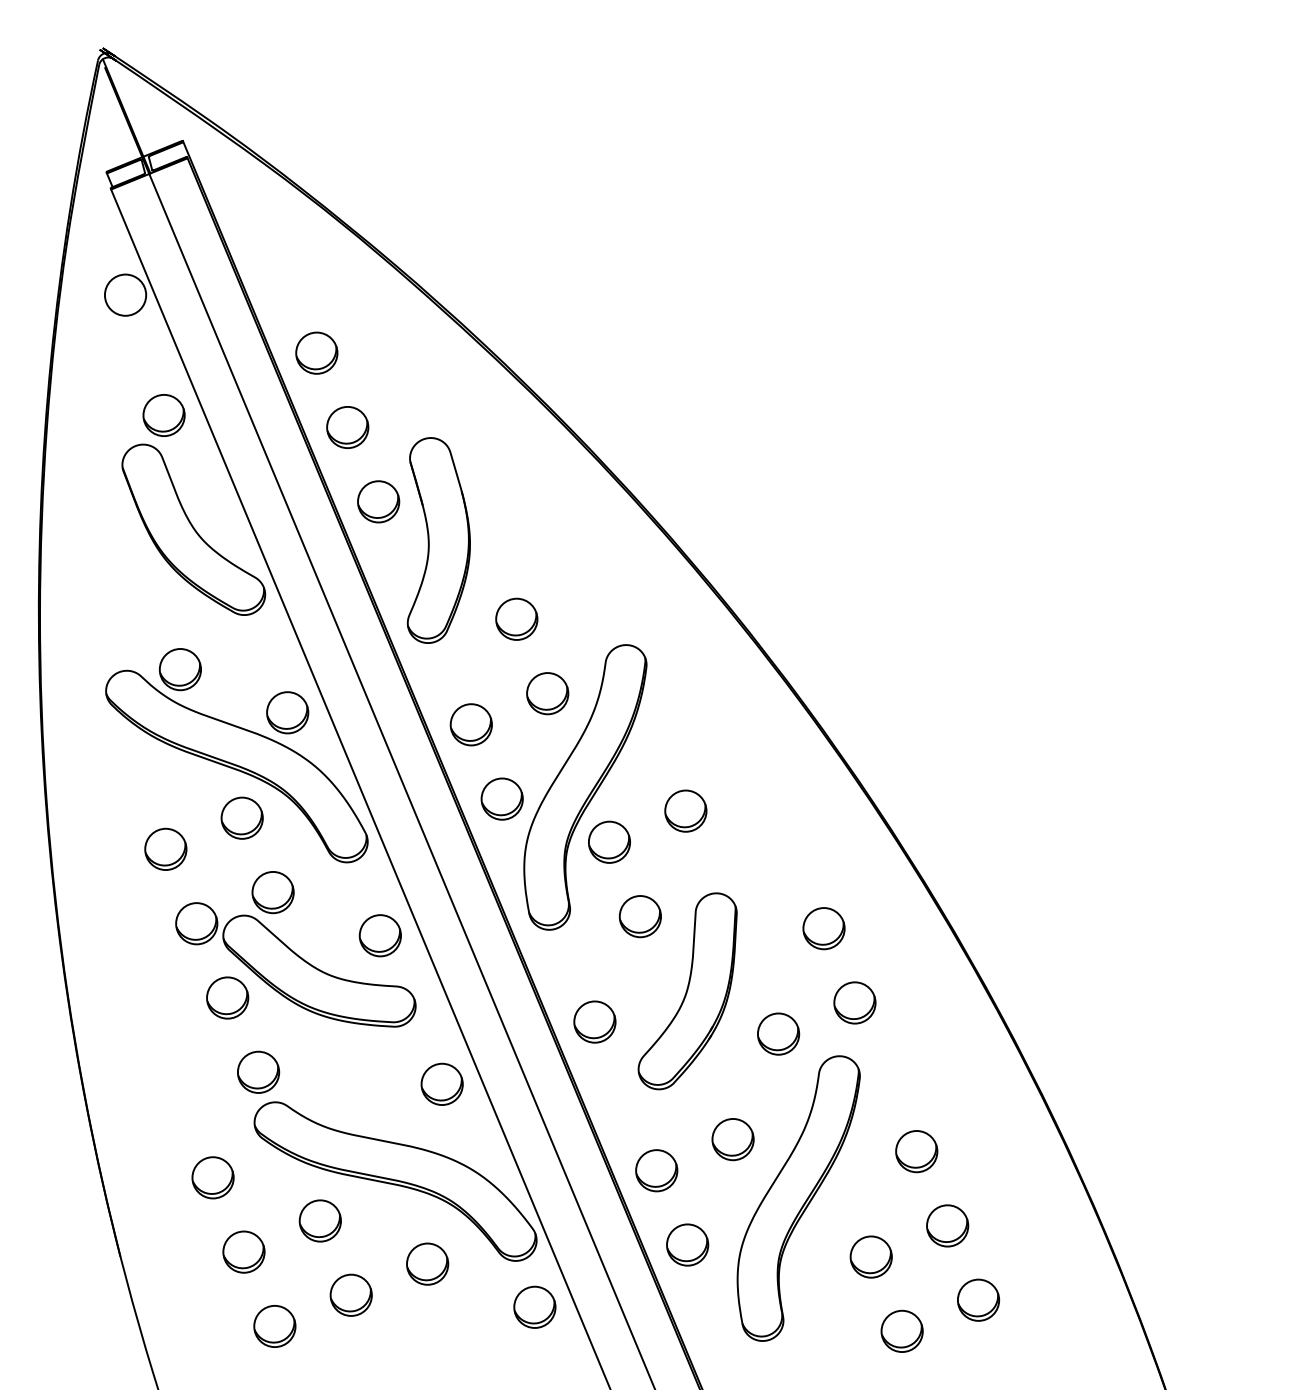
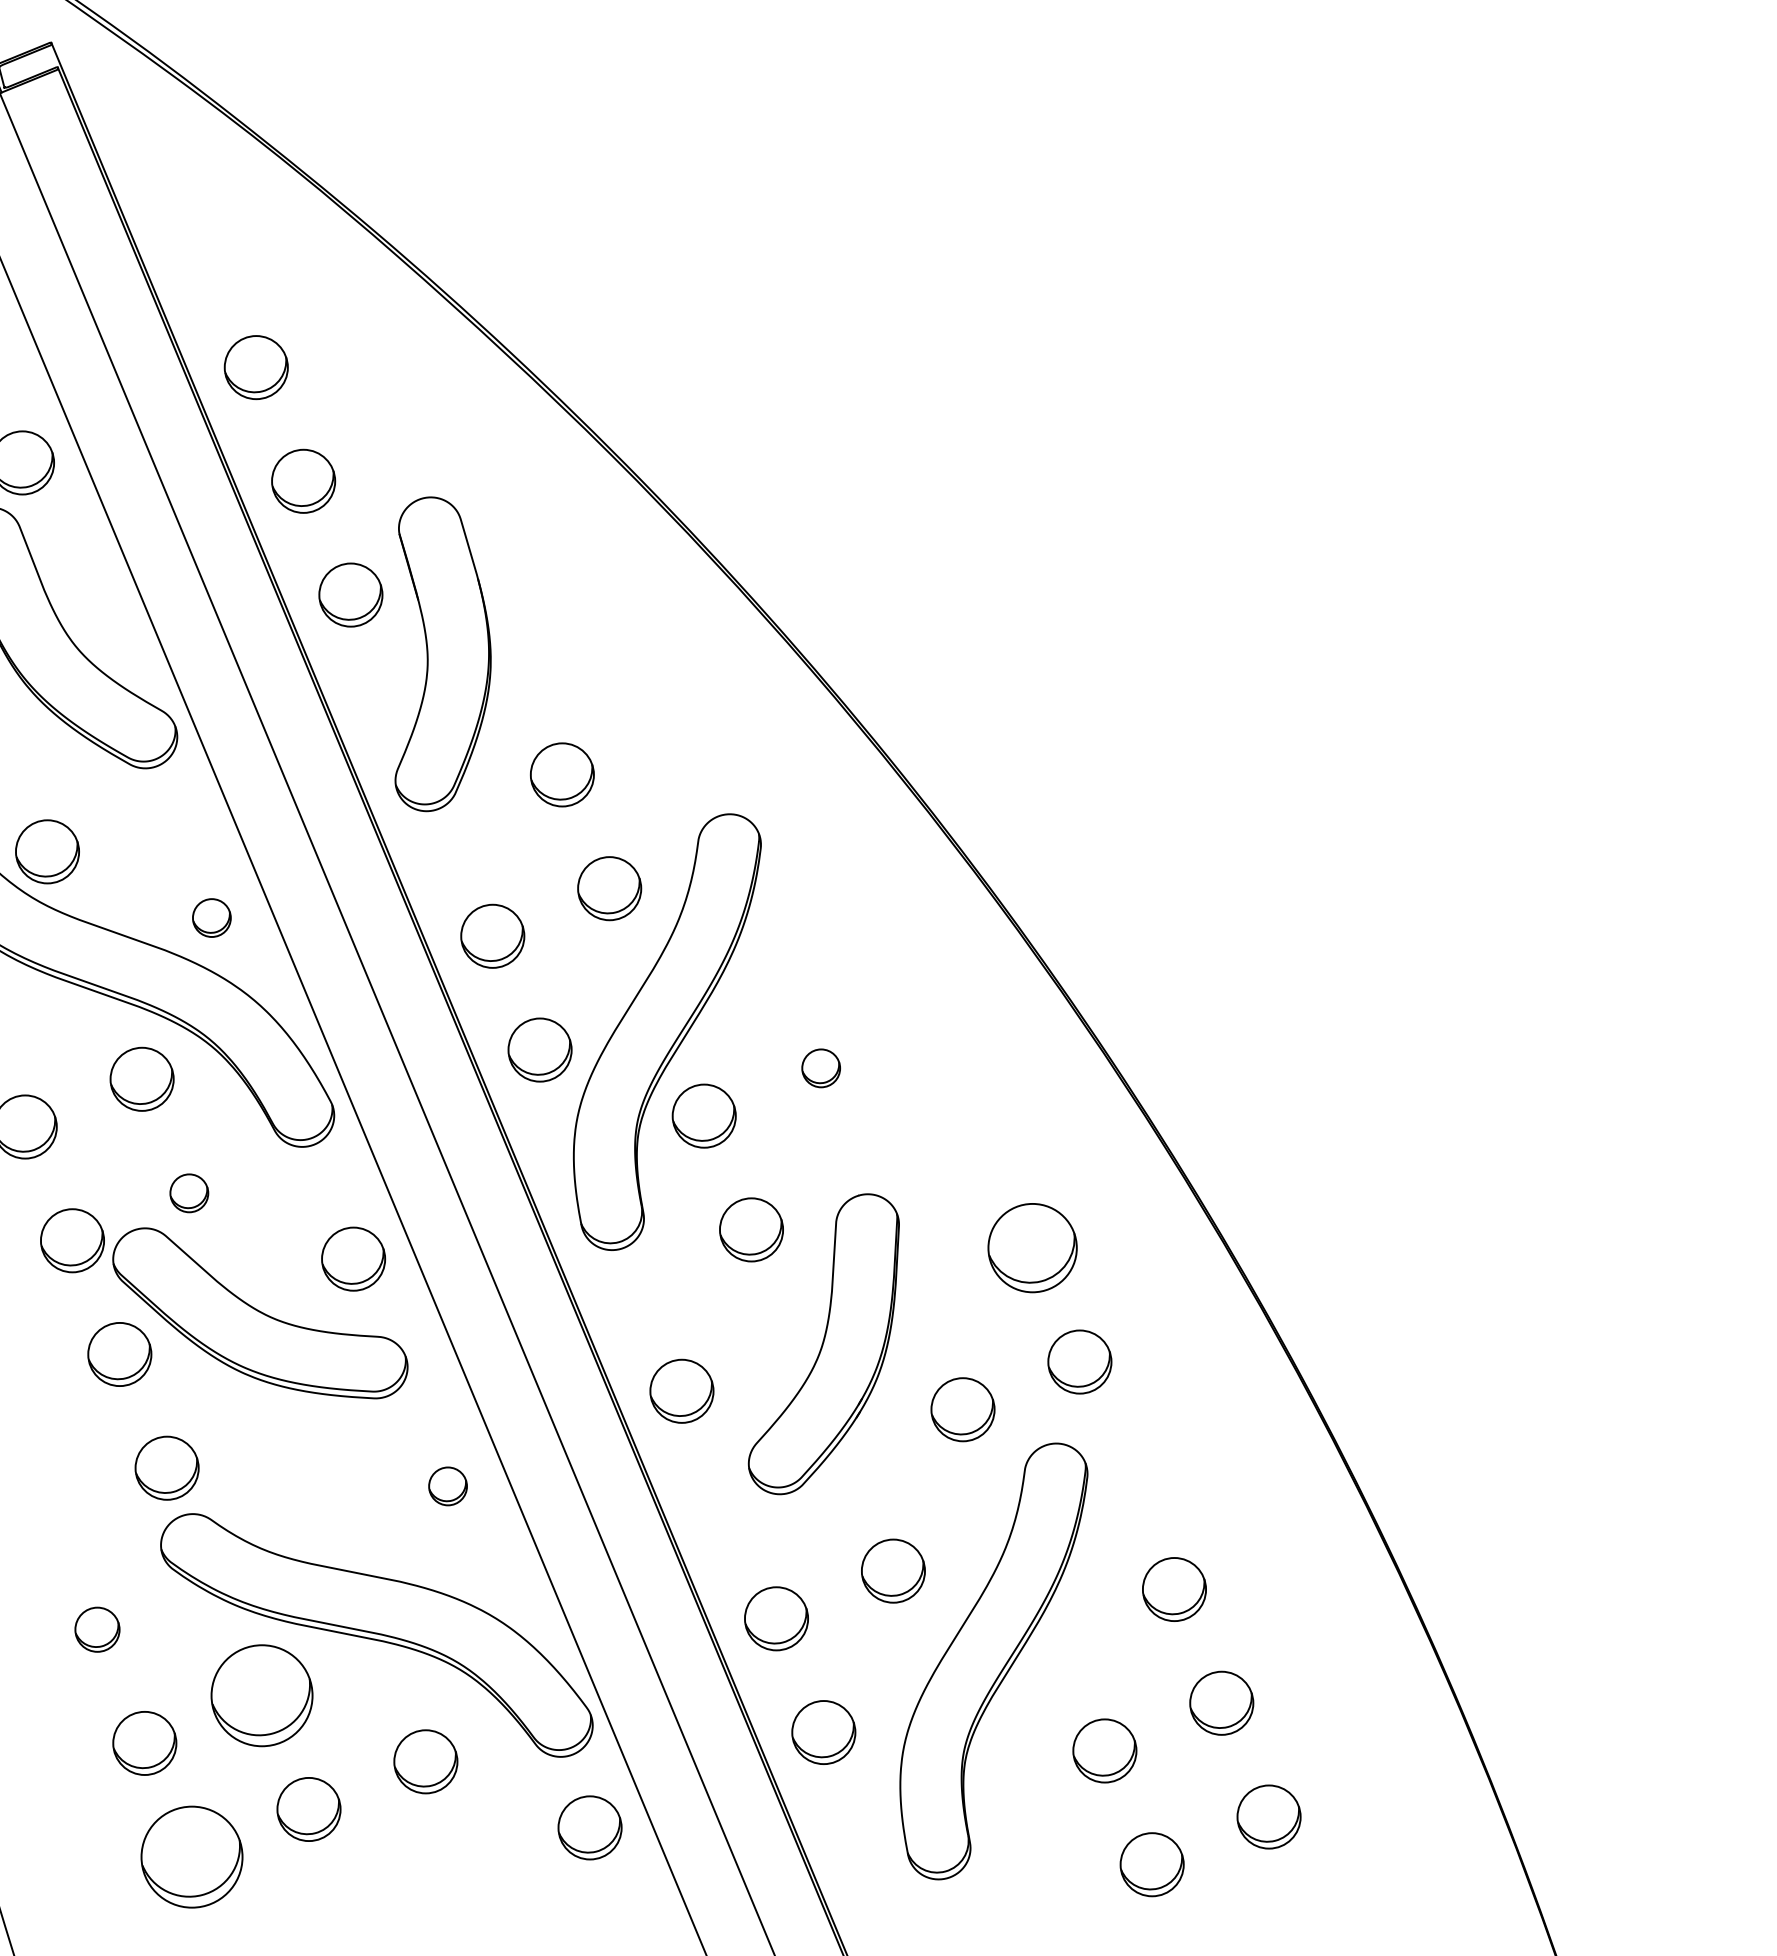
part: (287, 712) -> (211, 917), size x0.6
part: (685, 810) -> (820, 1067), size x0.6
part: (272, 892) -> (188, 1192), size x0.6
part: (823, 928) -> (1031, 1248), size x1.4
part: (441, 1083) -> (447, 1485), size x0.6
part: (212, 1177) -> (96, 1629), size x0.7
part: (319, 1220) -> (260, 1694), size x1.6
part: (274, 1326) -> (191, 1857), size x1.6

